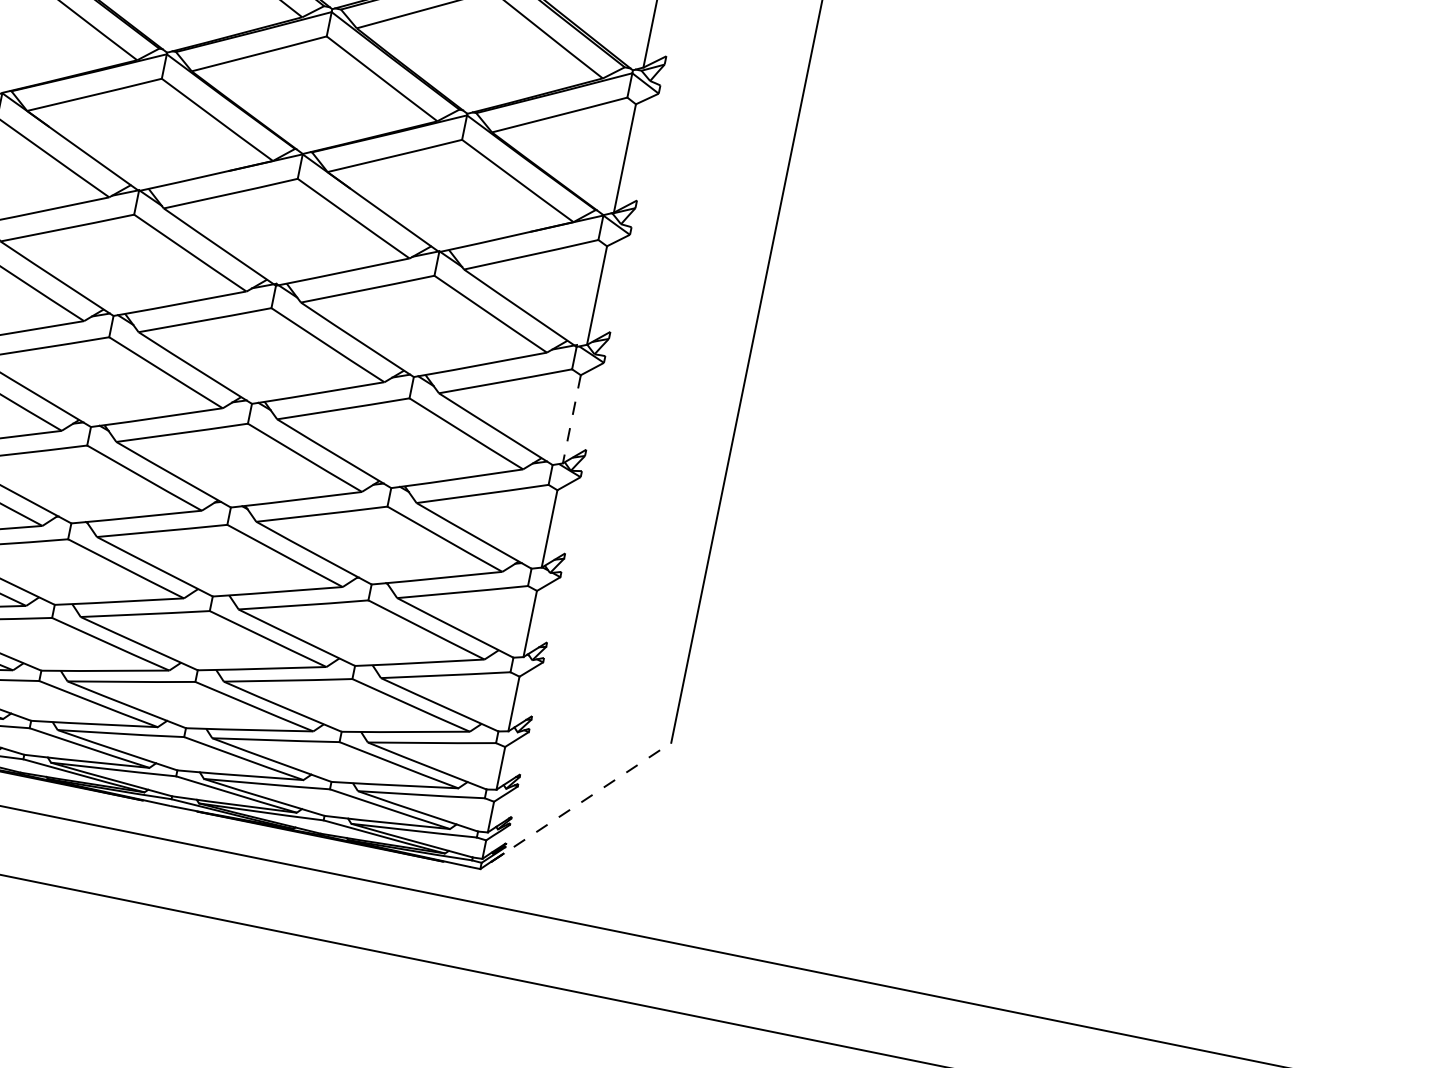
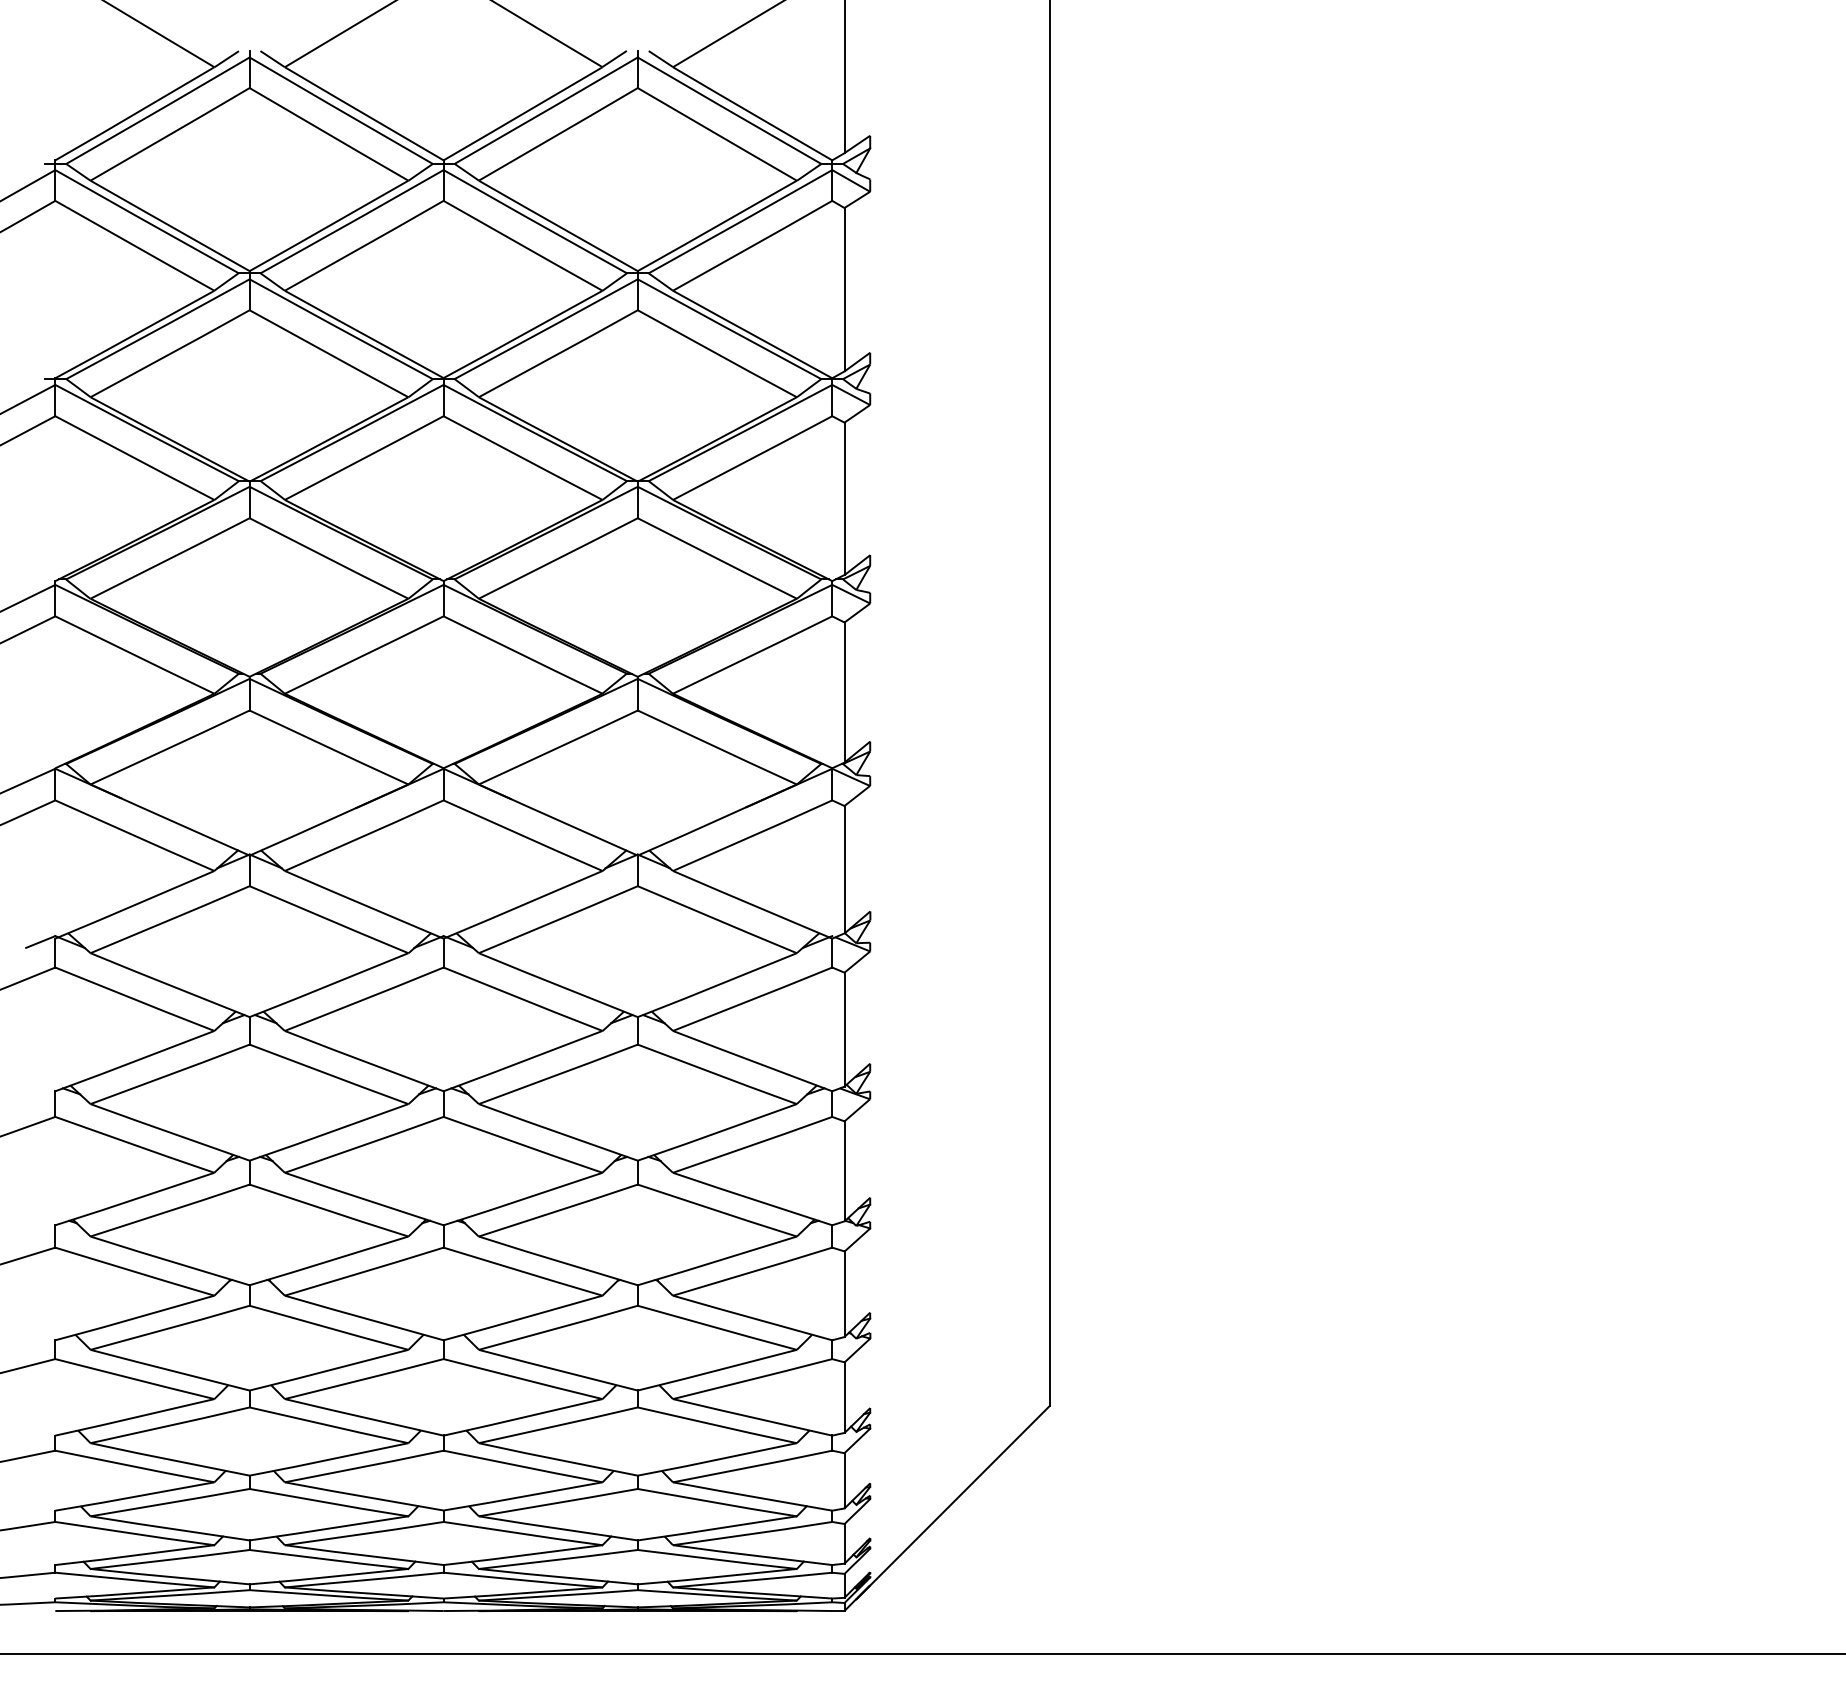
line: (571, 419) -> (844, 1029), dashed -> solid
line: (581, 802) -> (953, 1502), dashed -> solid

